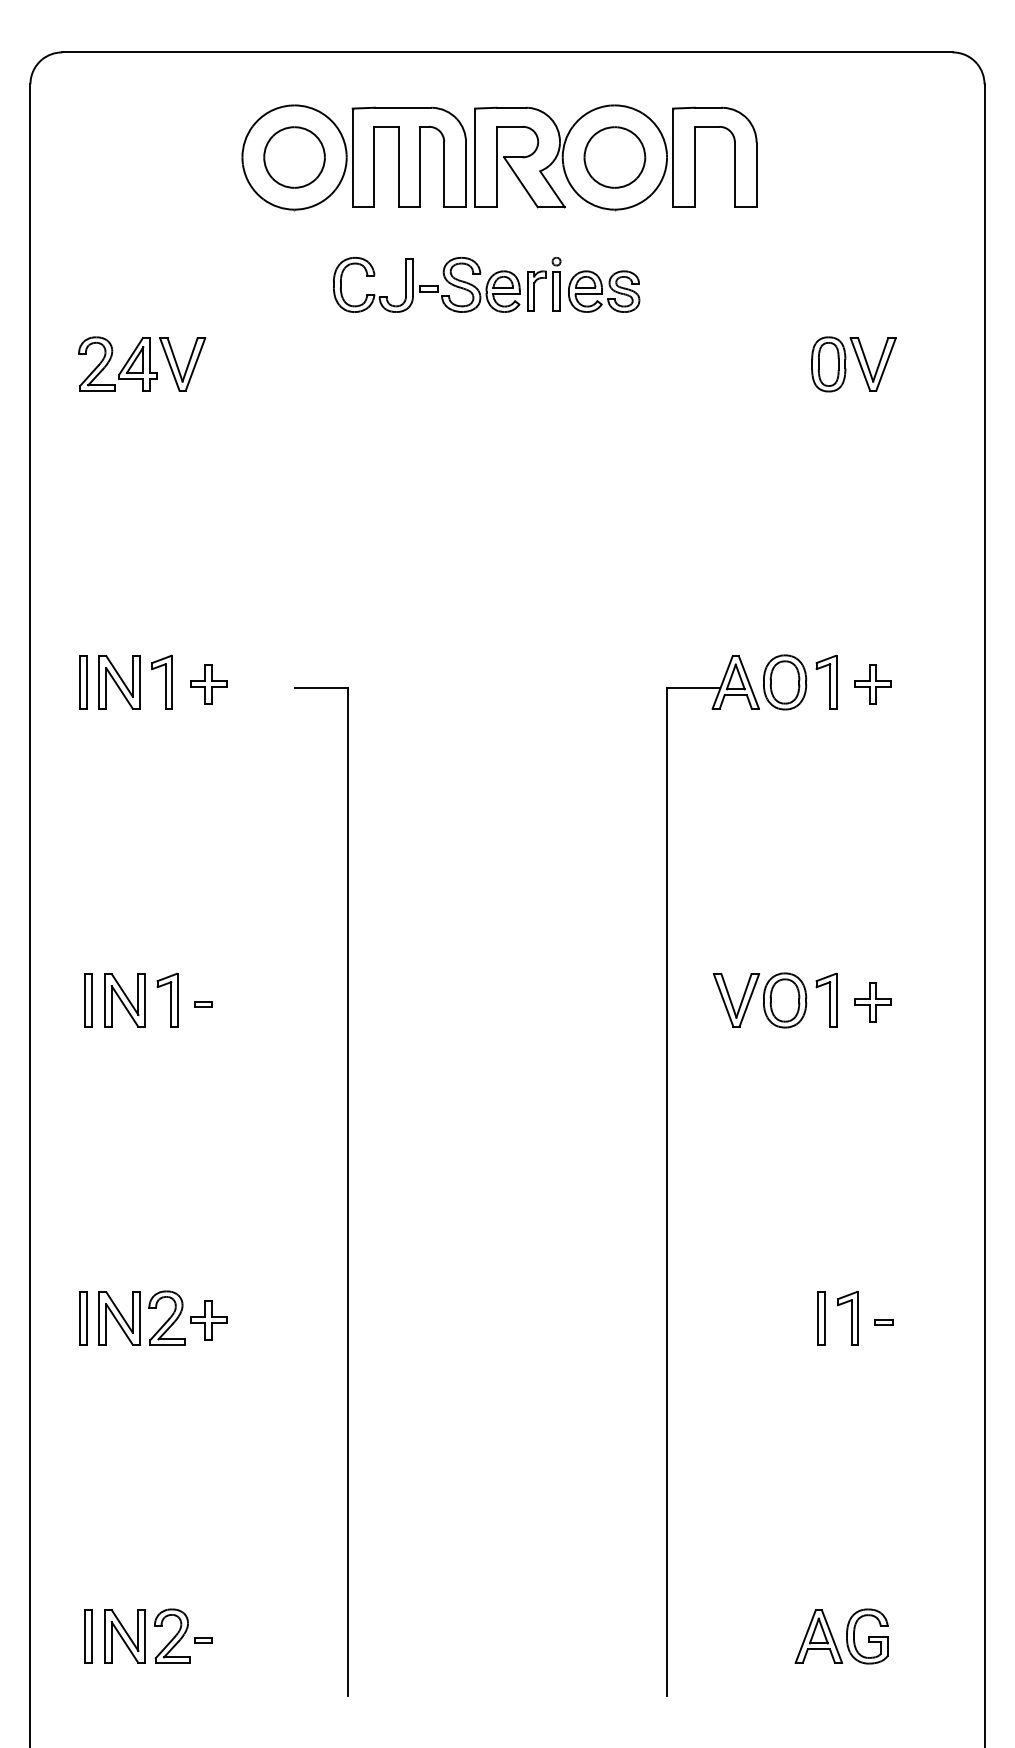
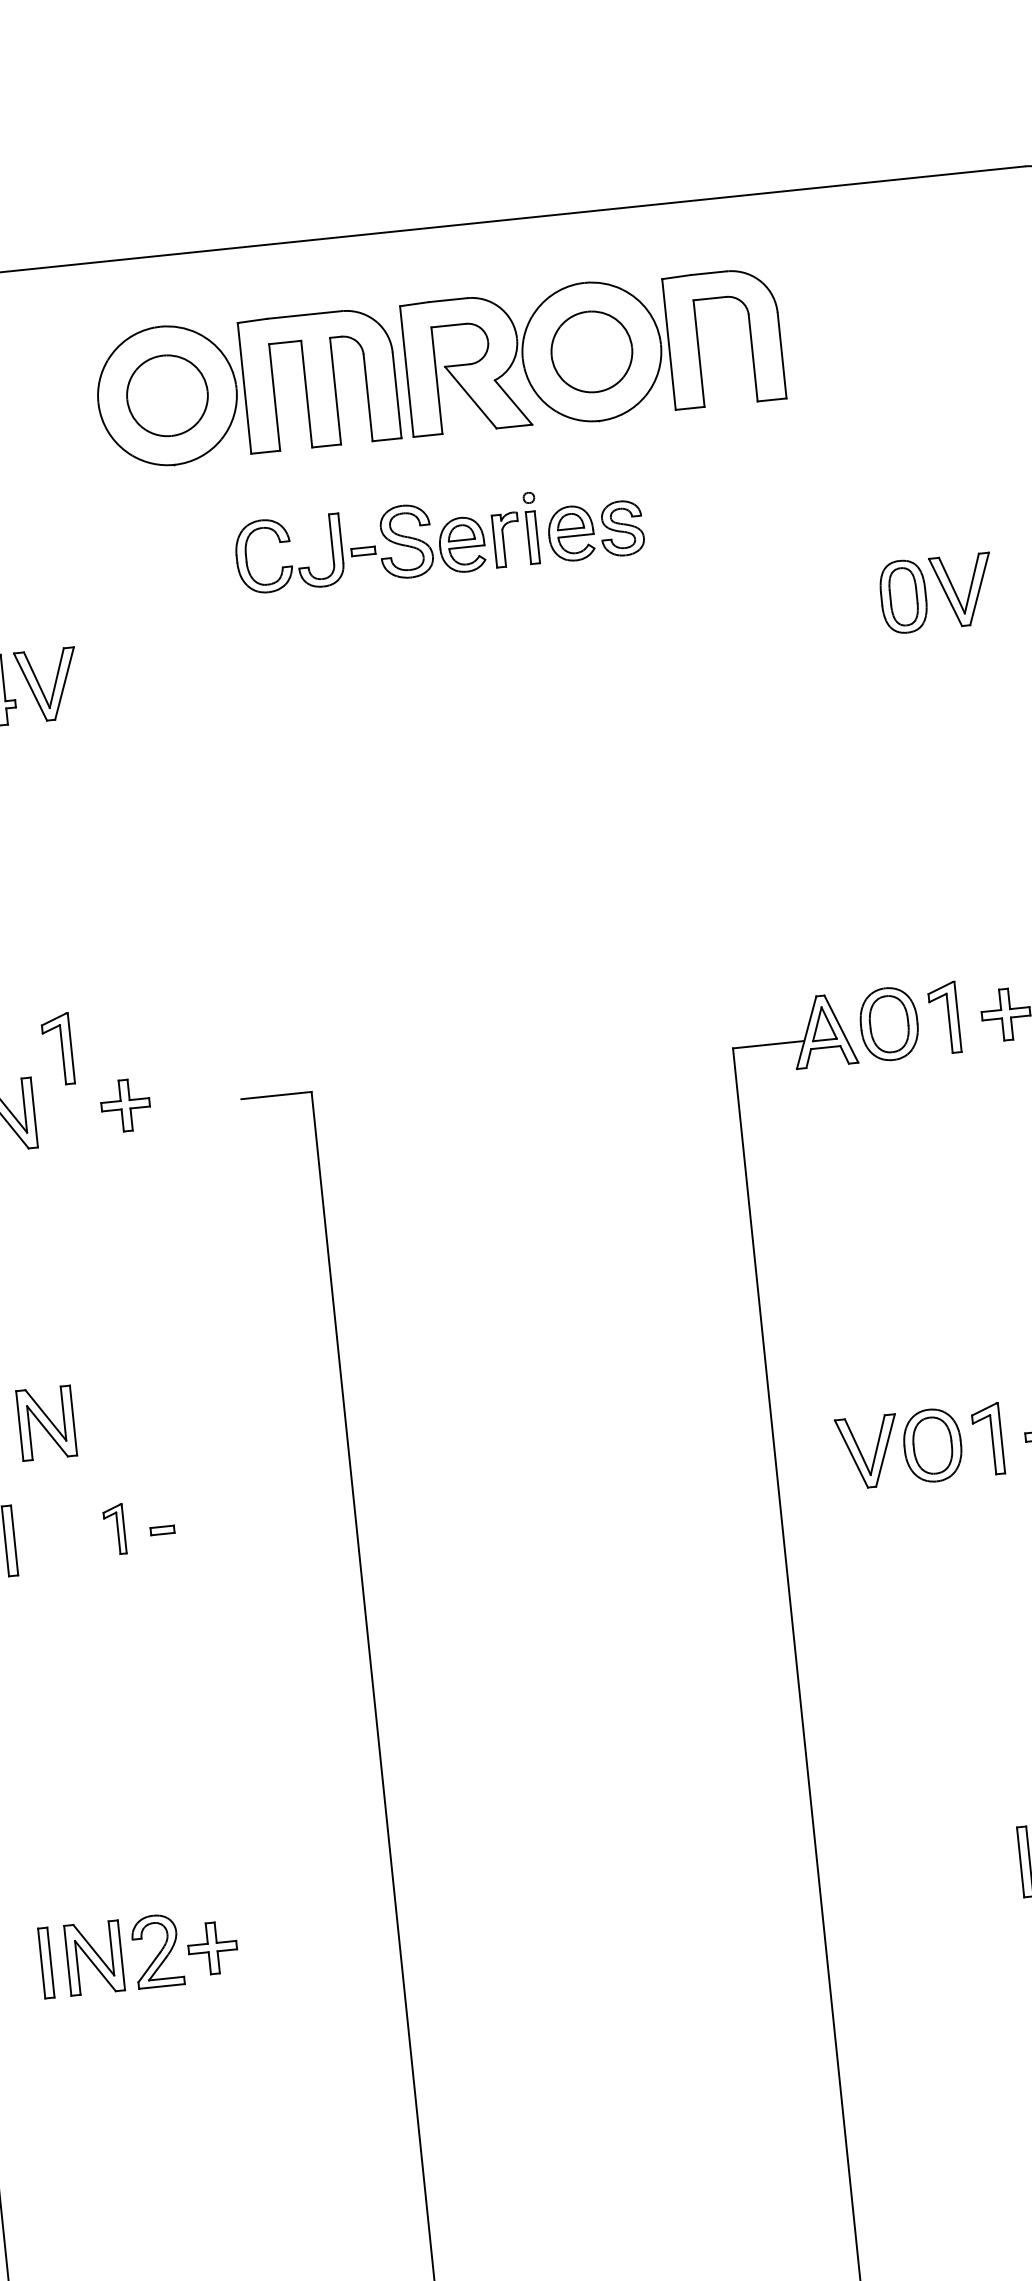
part: (161, 681) -> (56, 1048), moved
part: (167, 999) -> (114, 1528), size x0.7
part: (124, 1000) -> (45, 1423), moved

